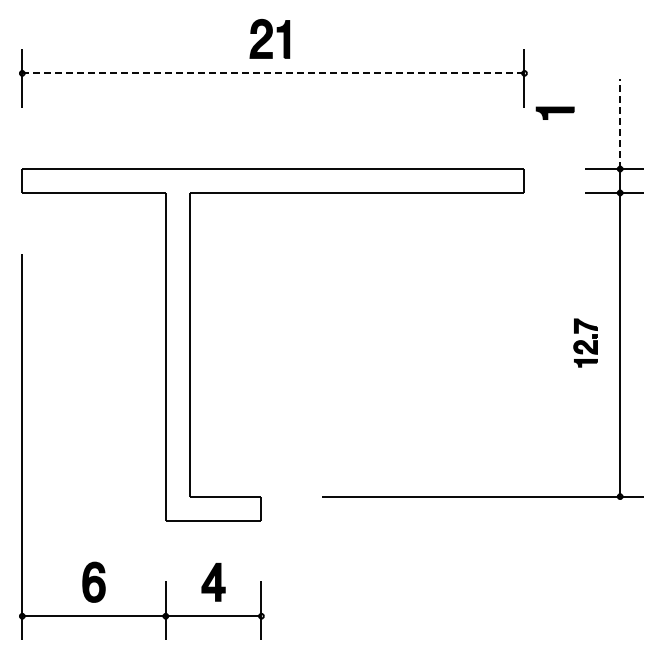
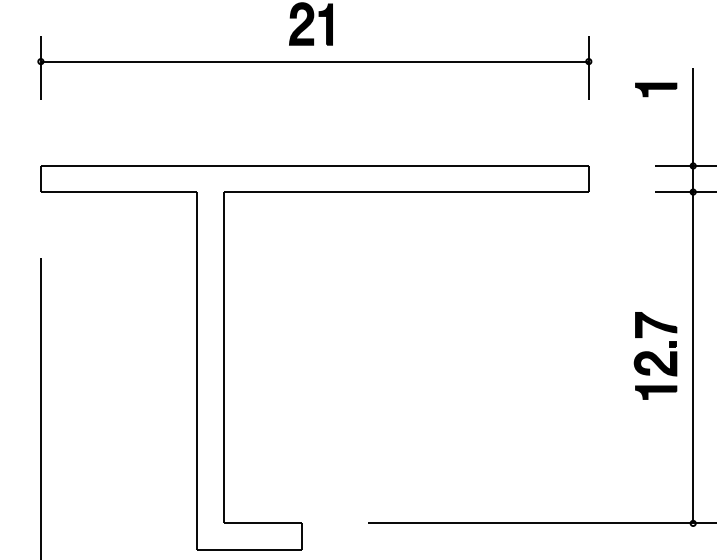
line: (273, 73) -> (314, 61), dashed -> solid
part: (554, 112) -> (655, 89), moved
line: (620, 123) -> (693, 116), dashed -> solid
part: (585, 342) -> (655, 355), size x1.67

